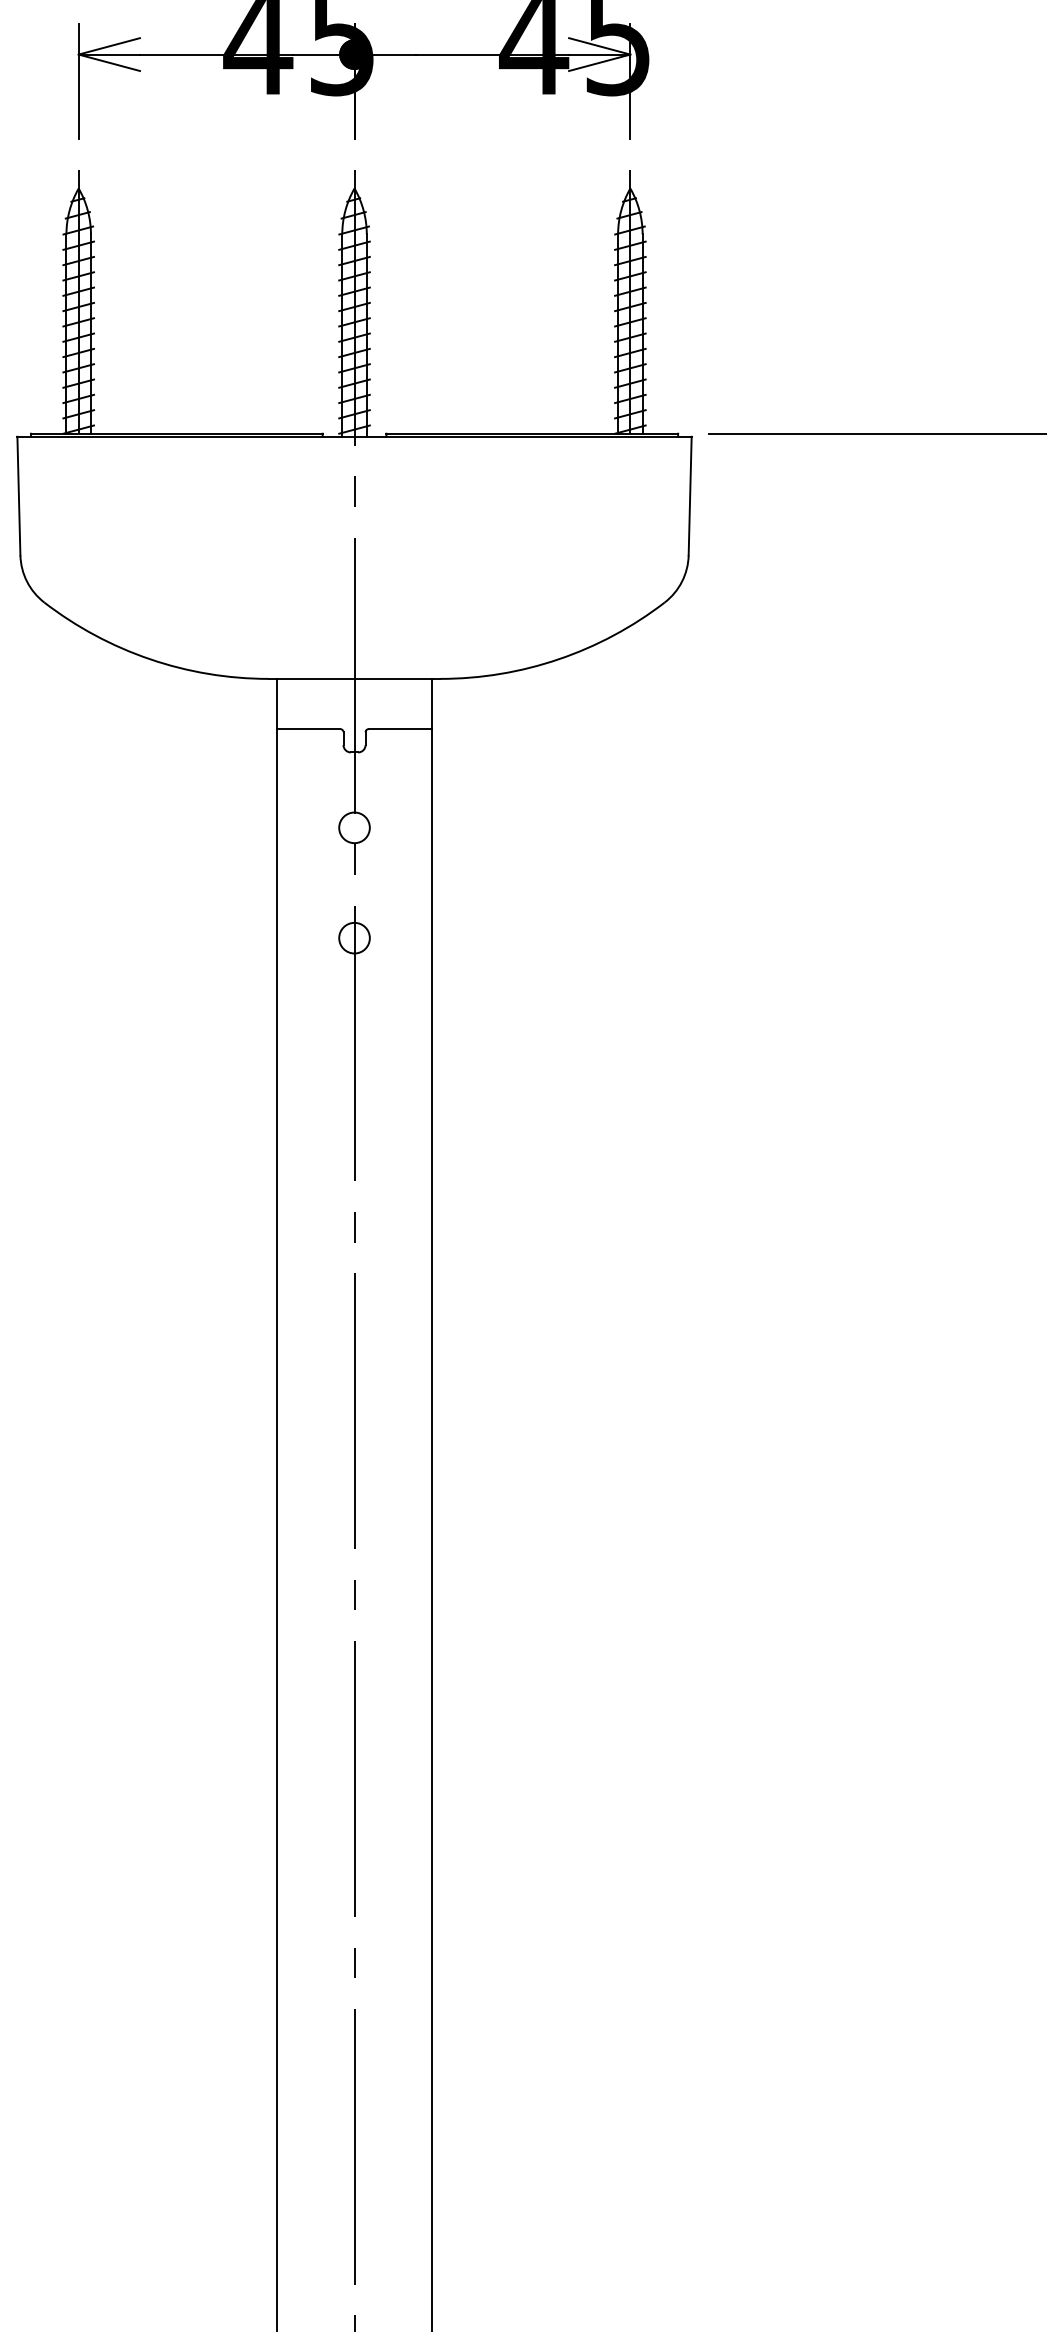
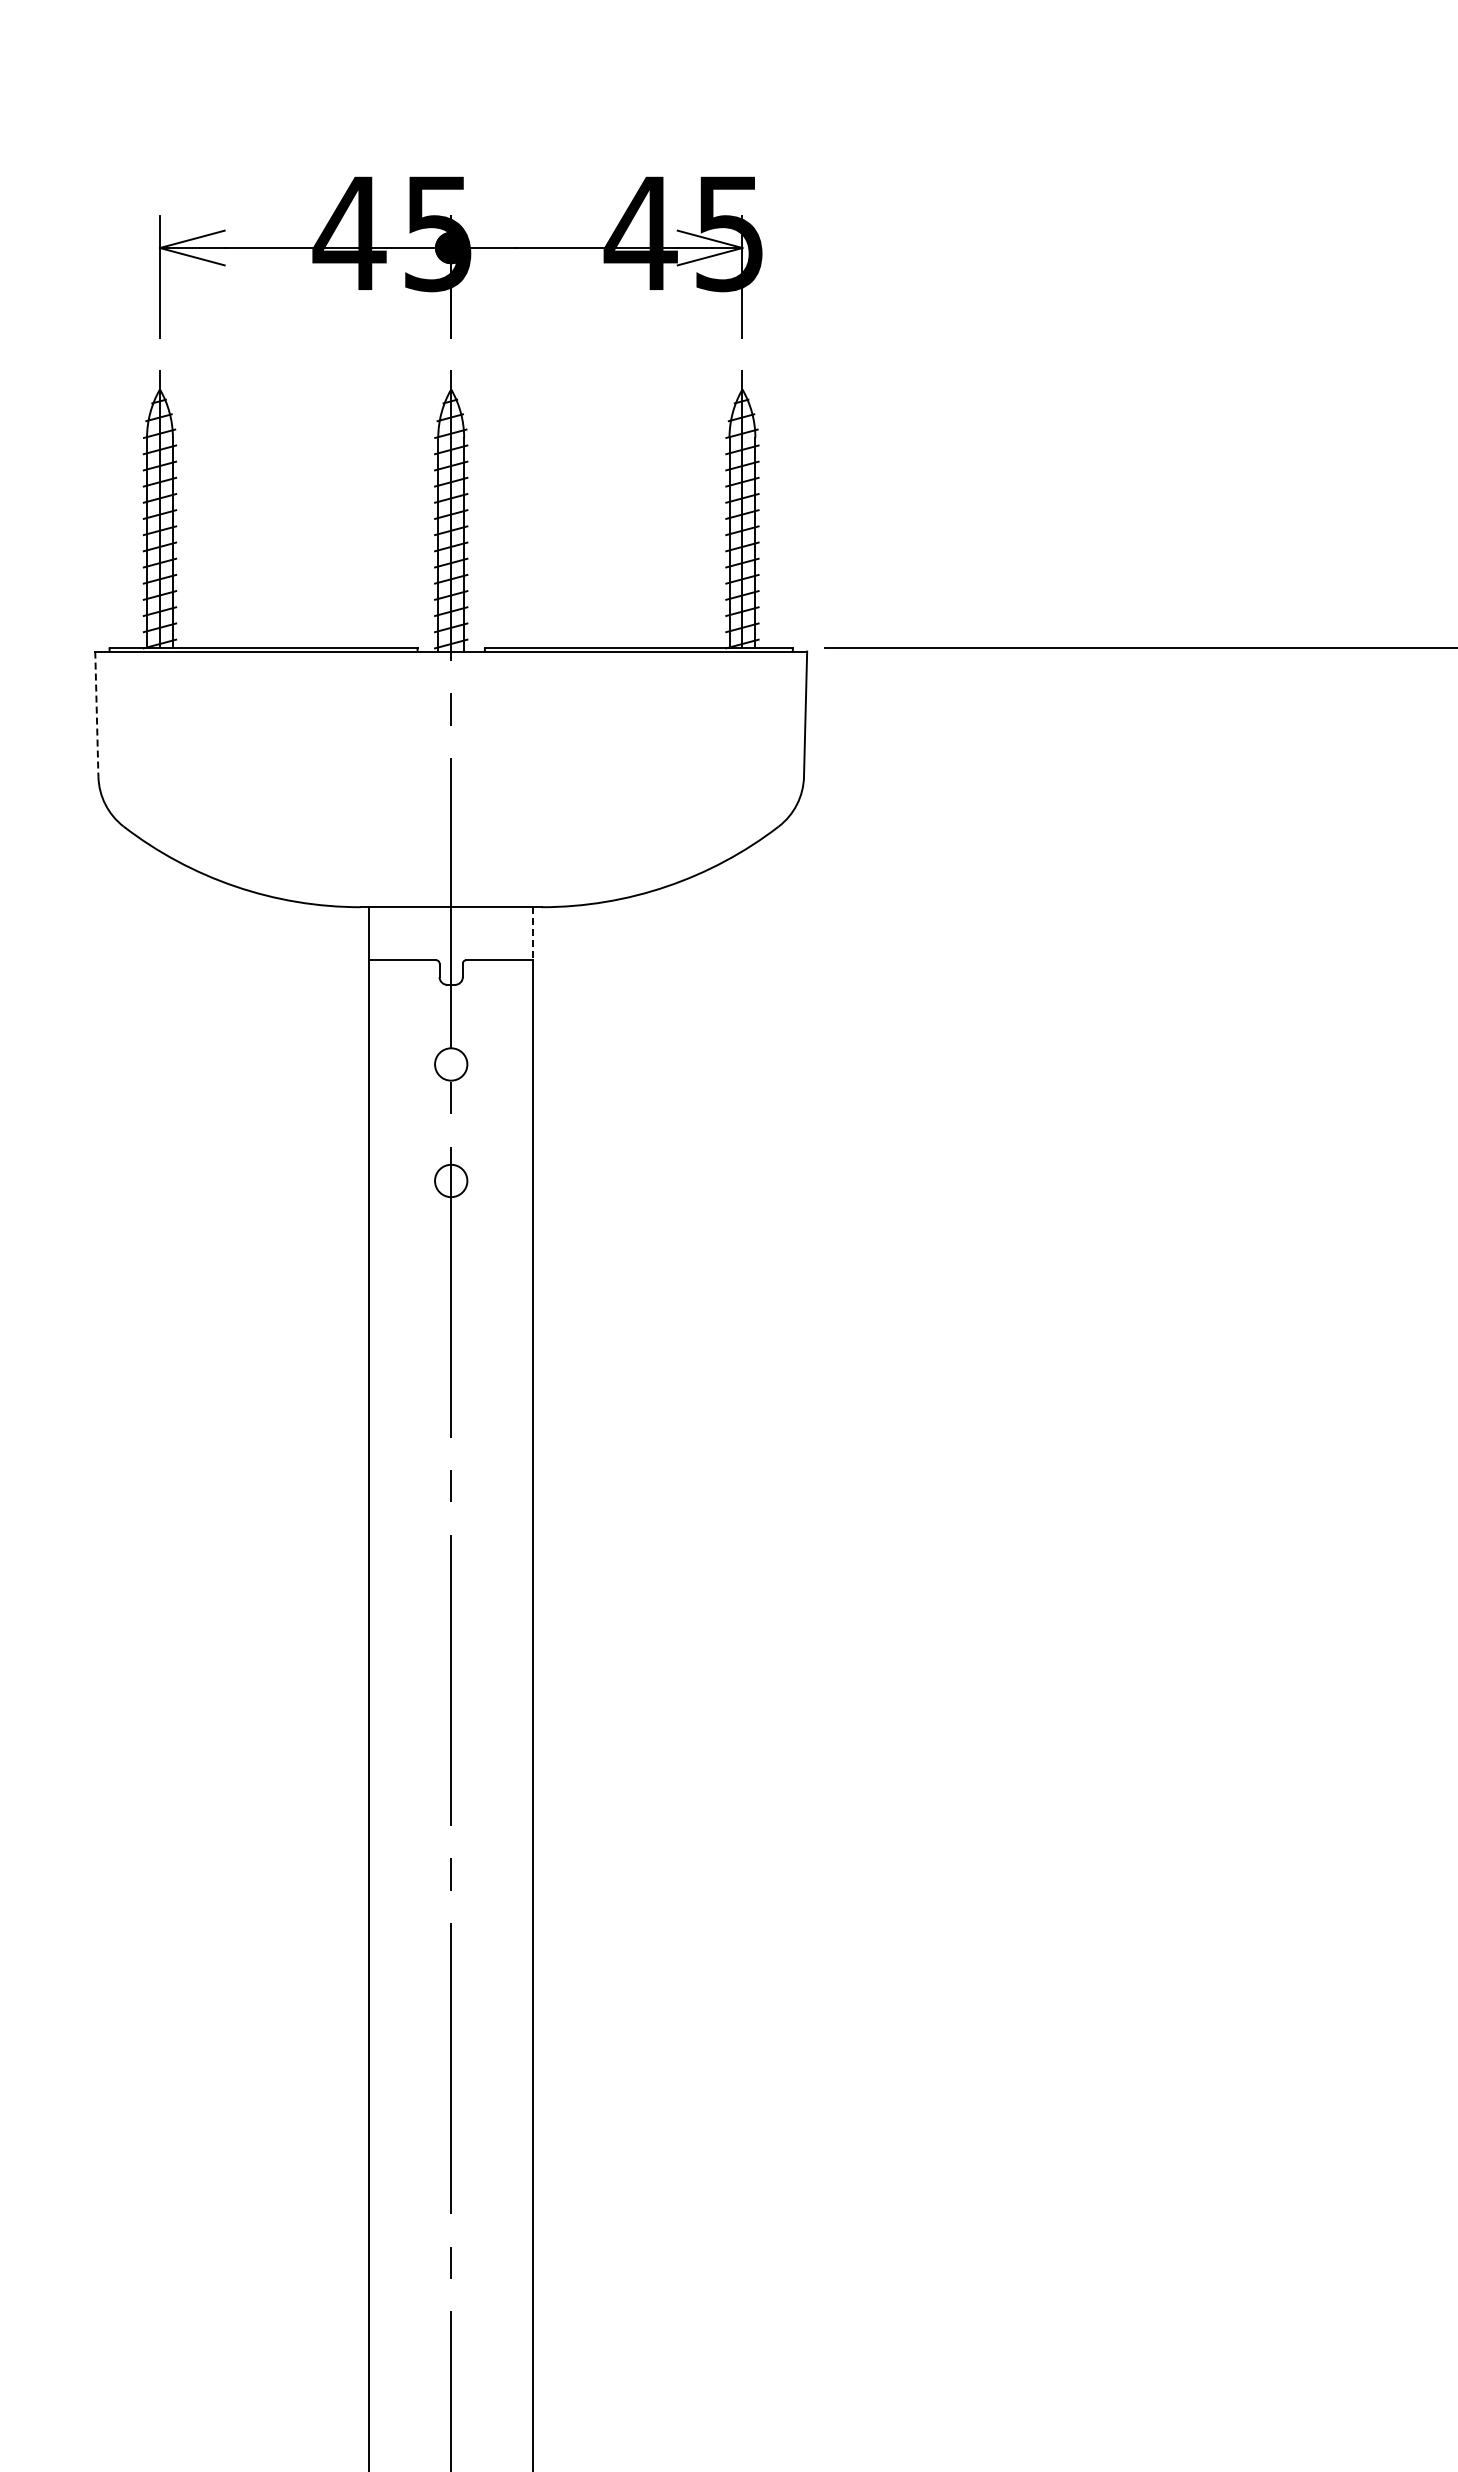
line: (18, 496) -> (96, 714), solid -> dashed
line: (432, 703) -> (533, 933), solid -> dashed

